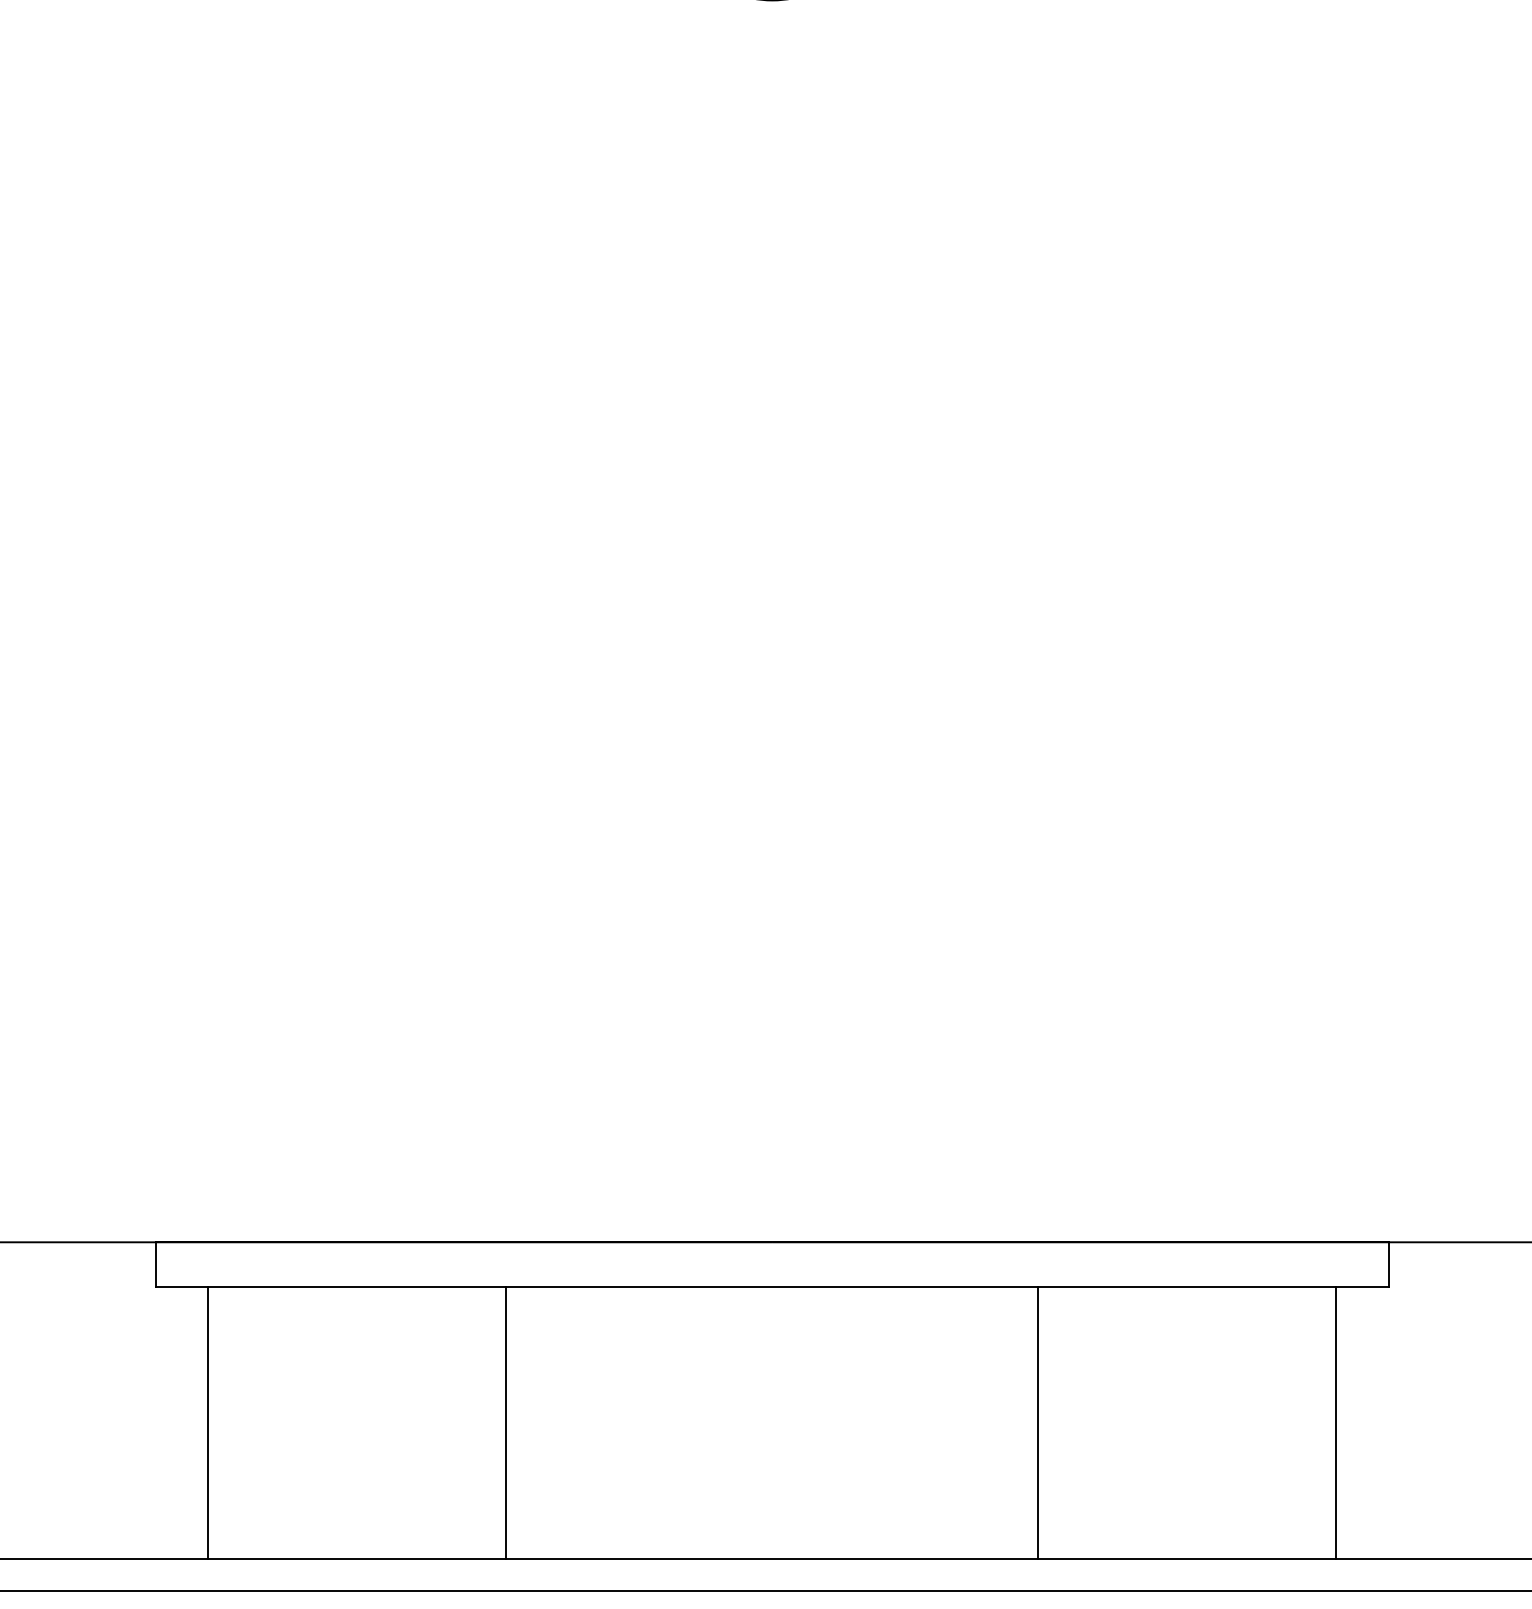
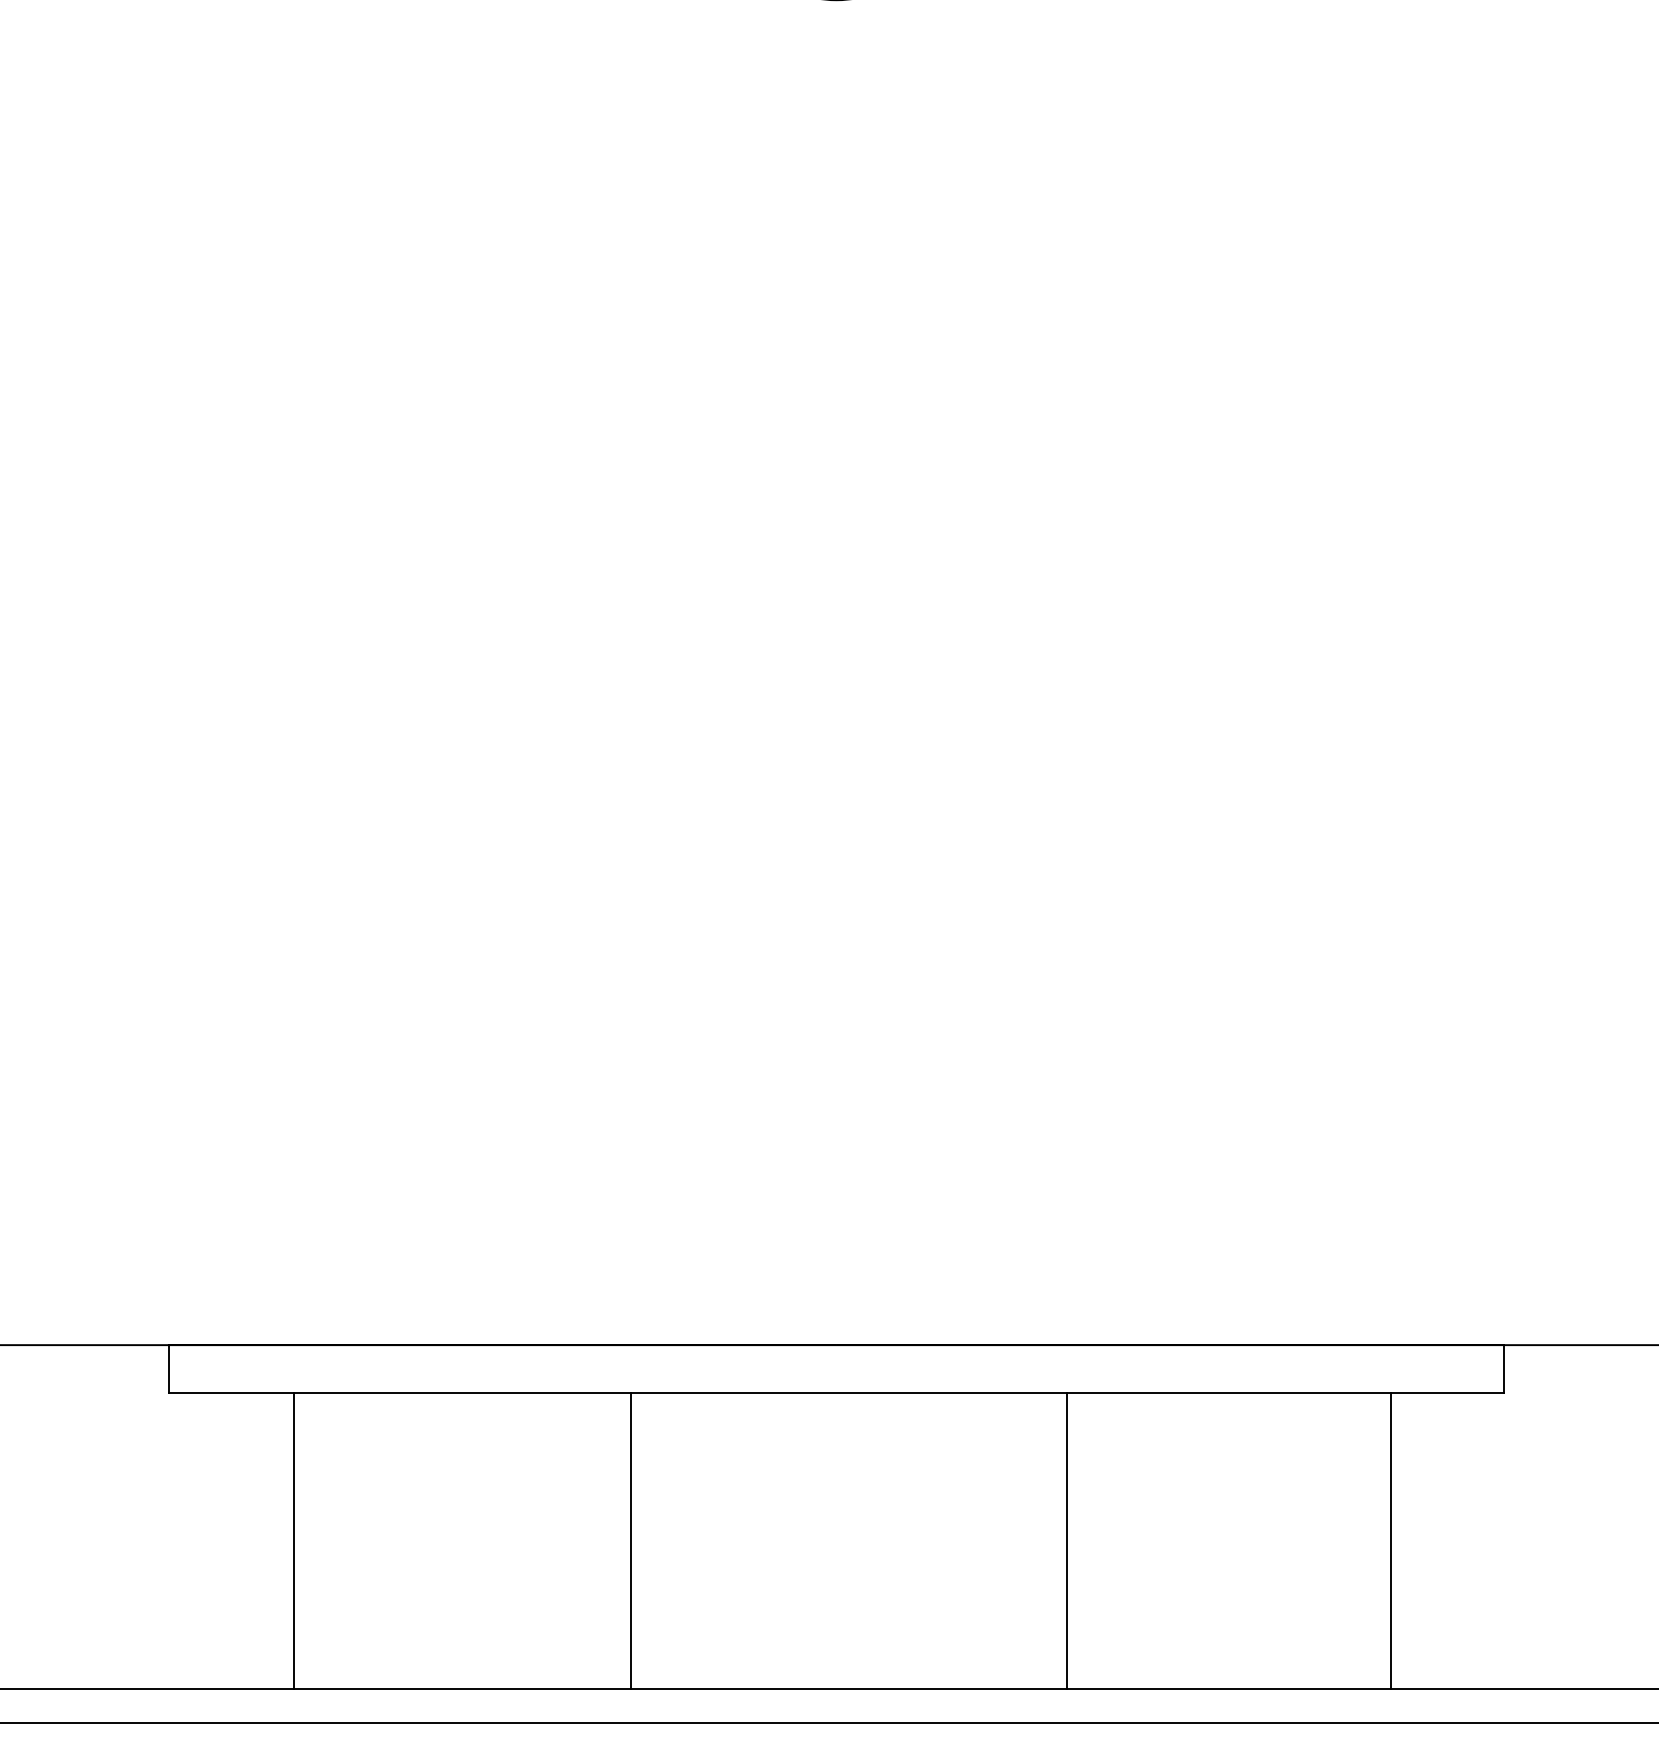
line: (208, 1422) -> (293, 1540), moved
line: (506, 1422) -> (630, 1540), moved
line: (1038, 1422) -> (1067, 1540), moved
line: (1336, 1422) -> (1391, 1540), moved

